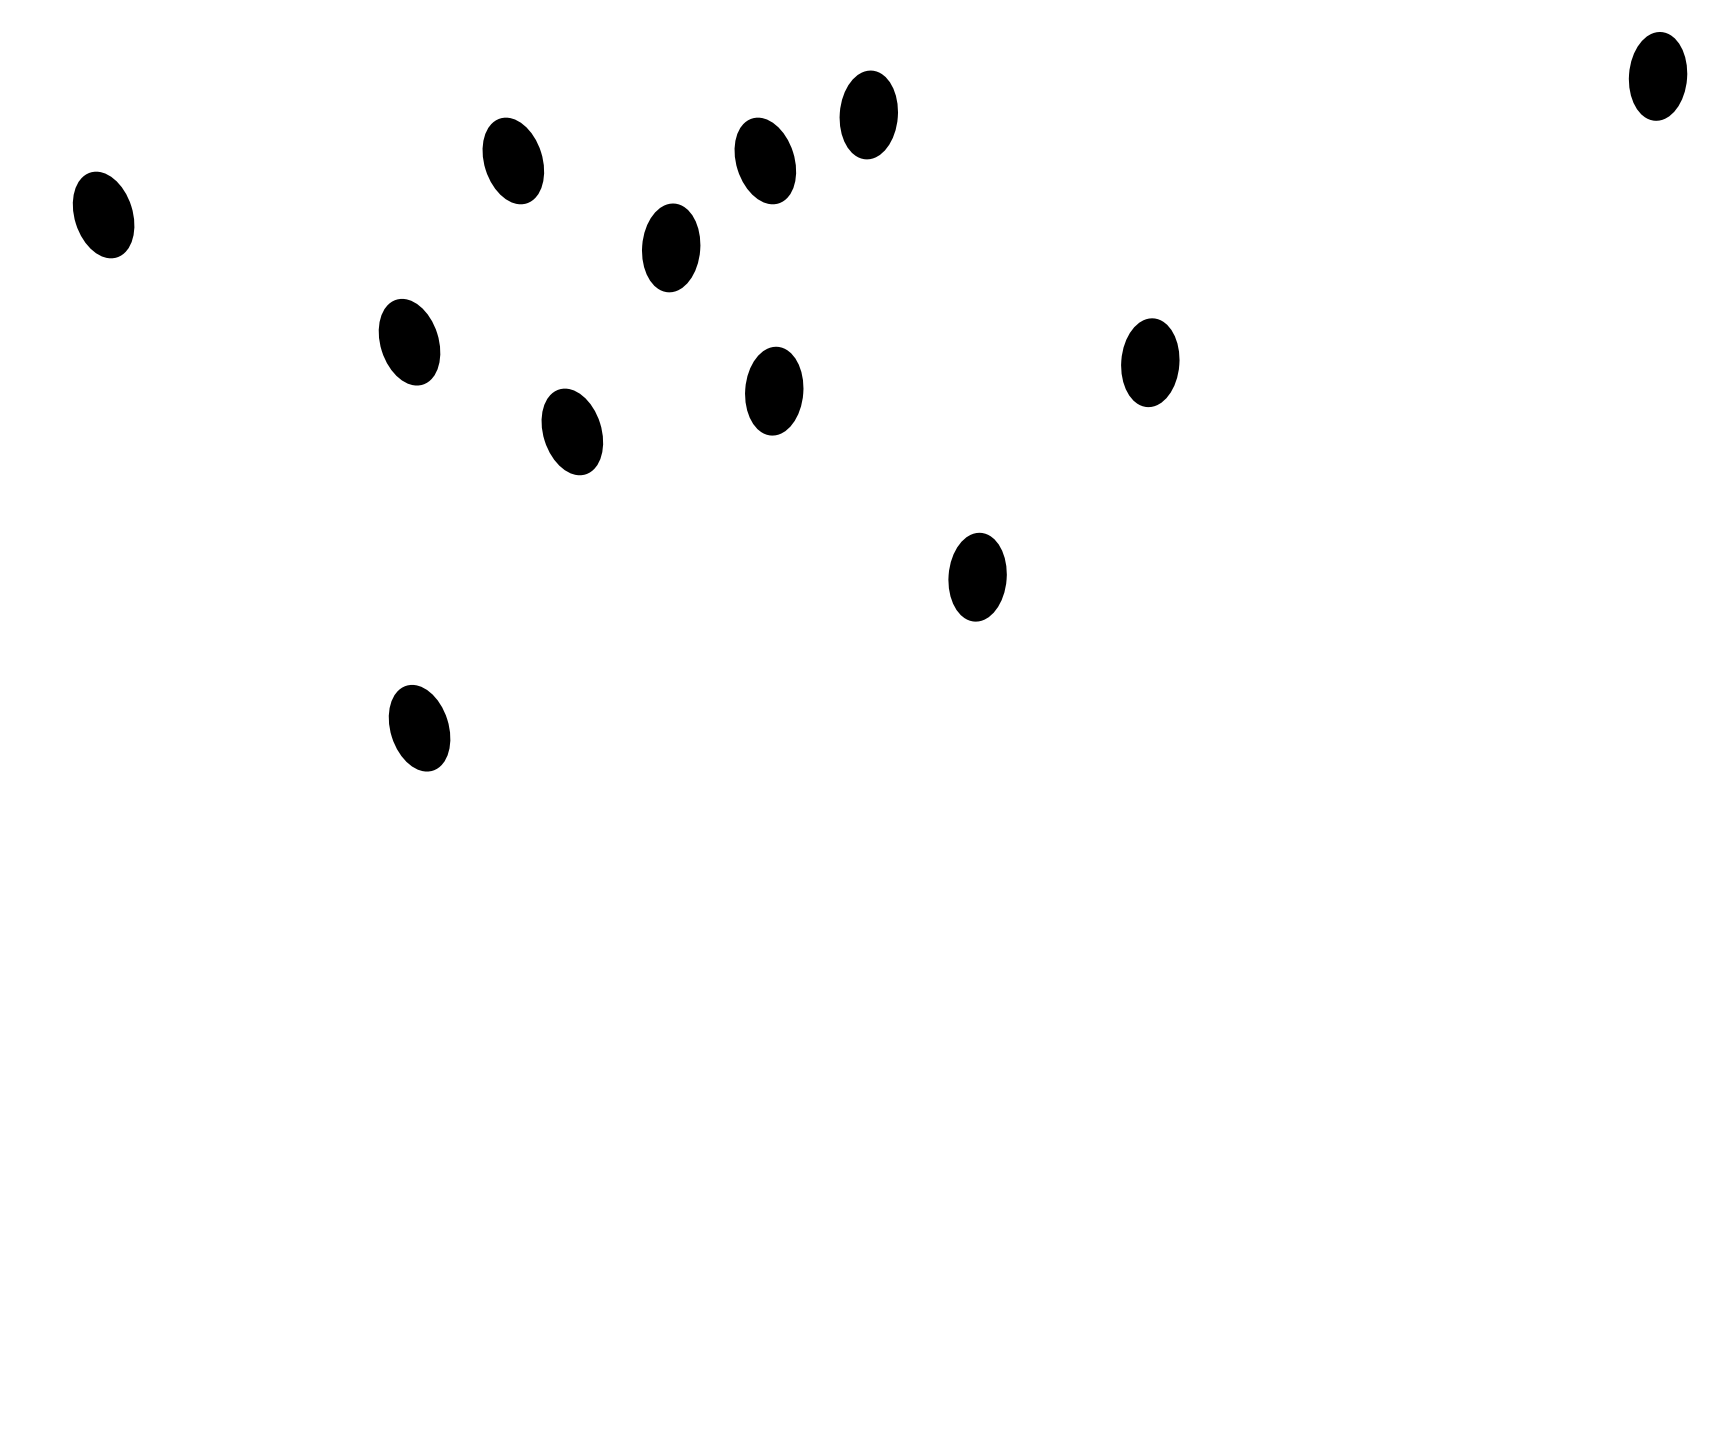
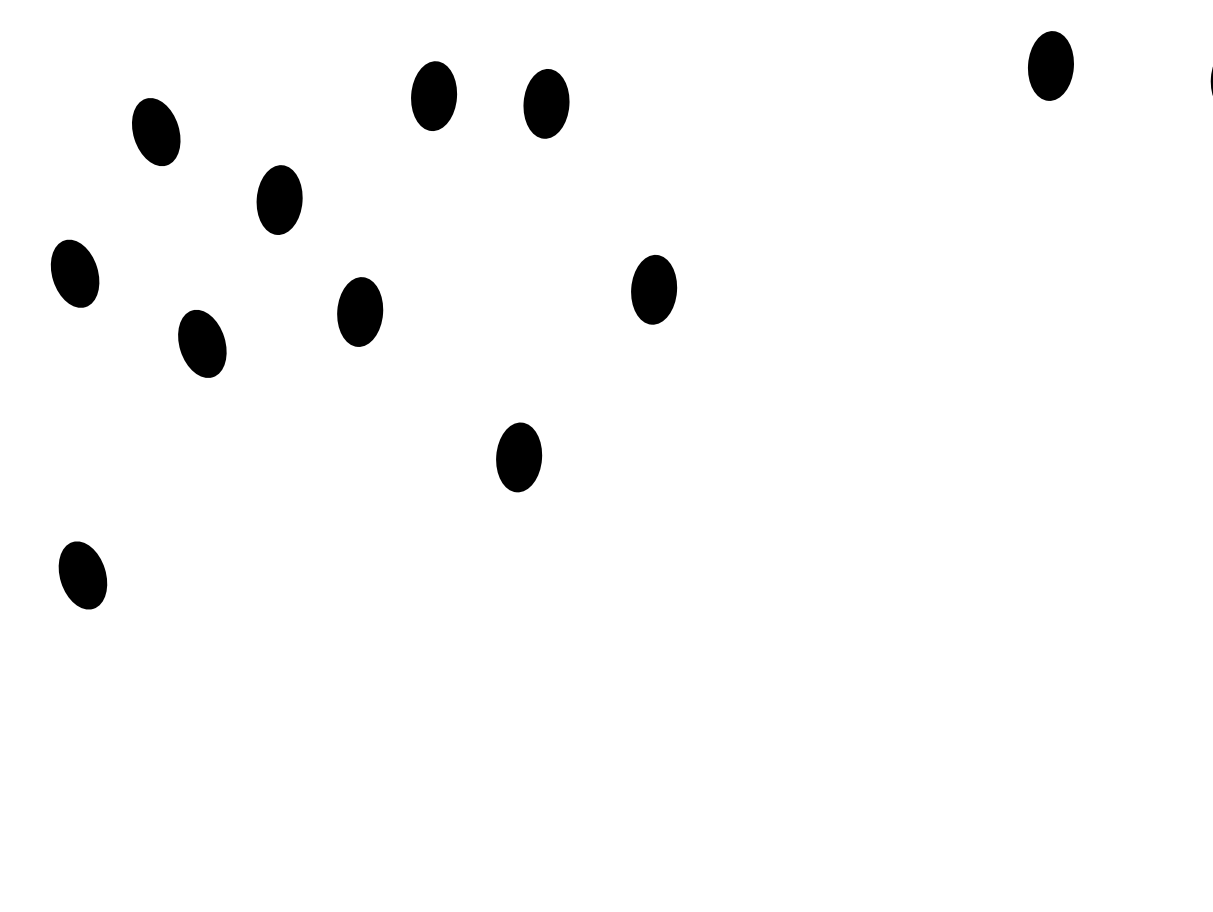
part: (1012, 124) -> (546, 103), added
part: (764, 160) -> (352, 131), removed

